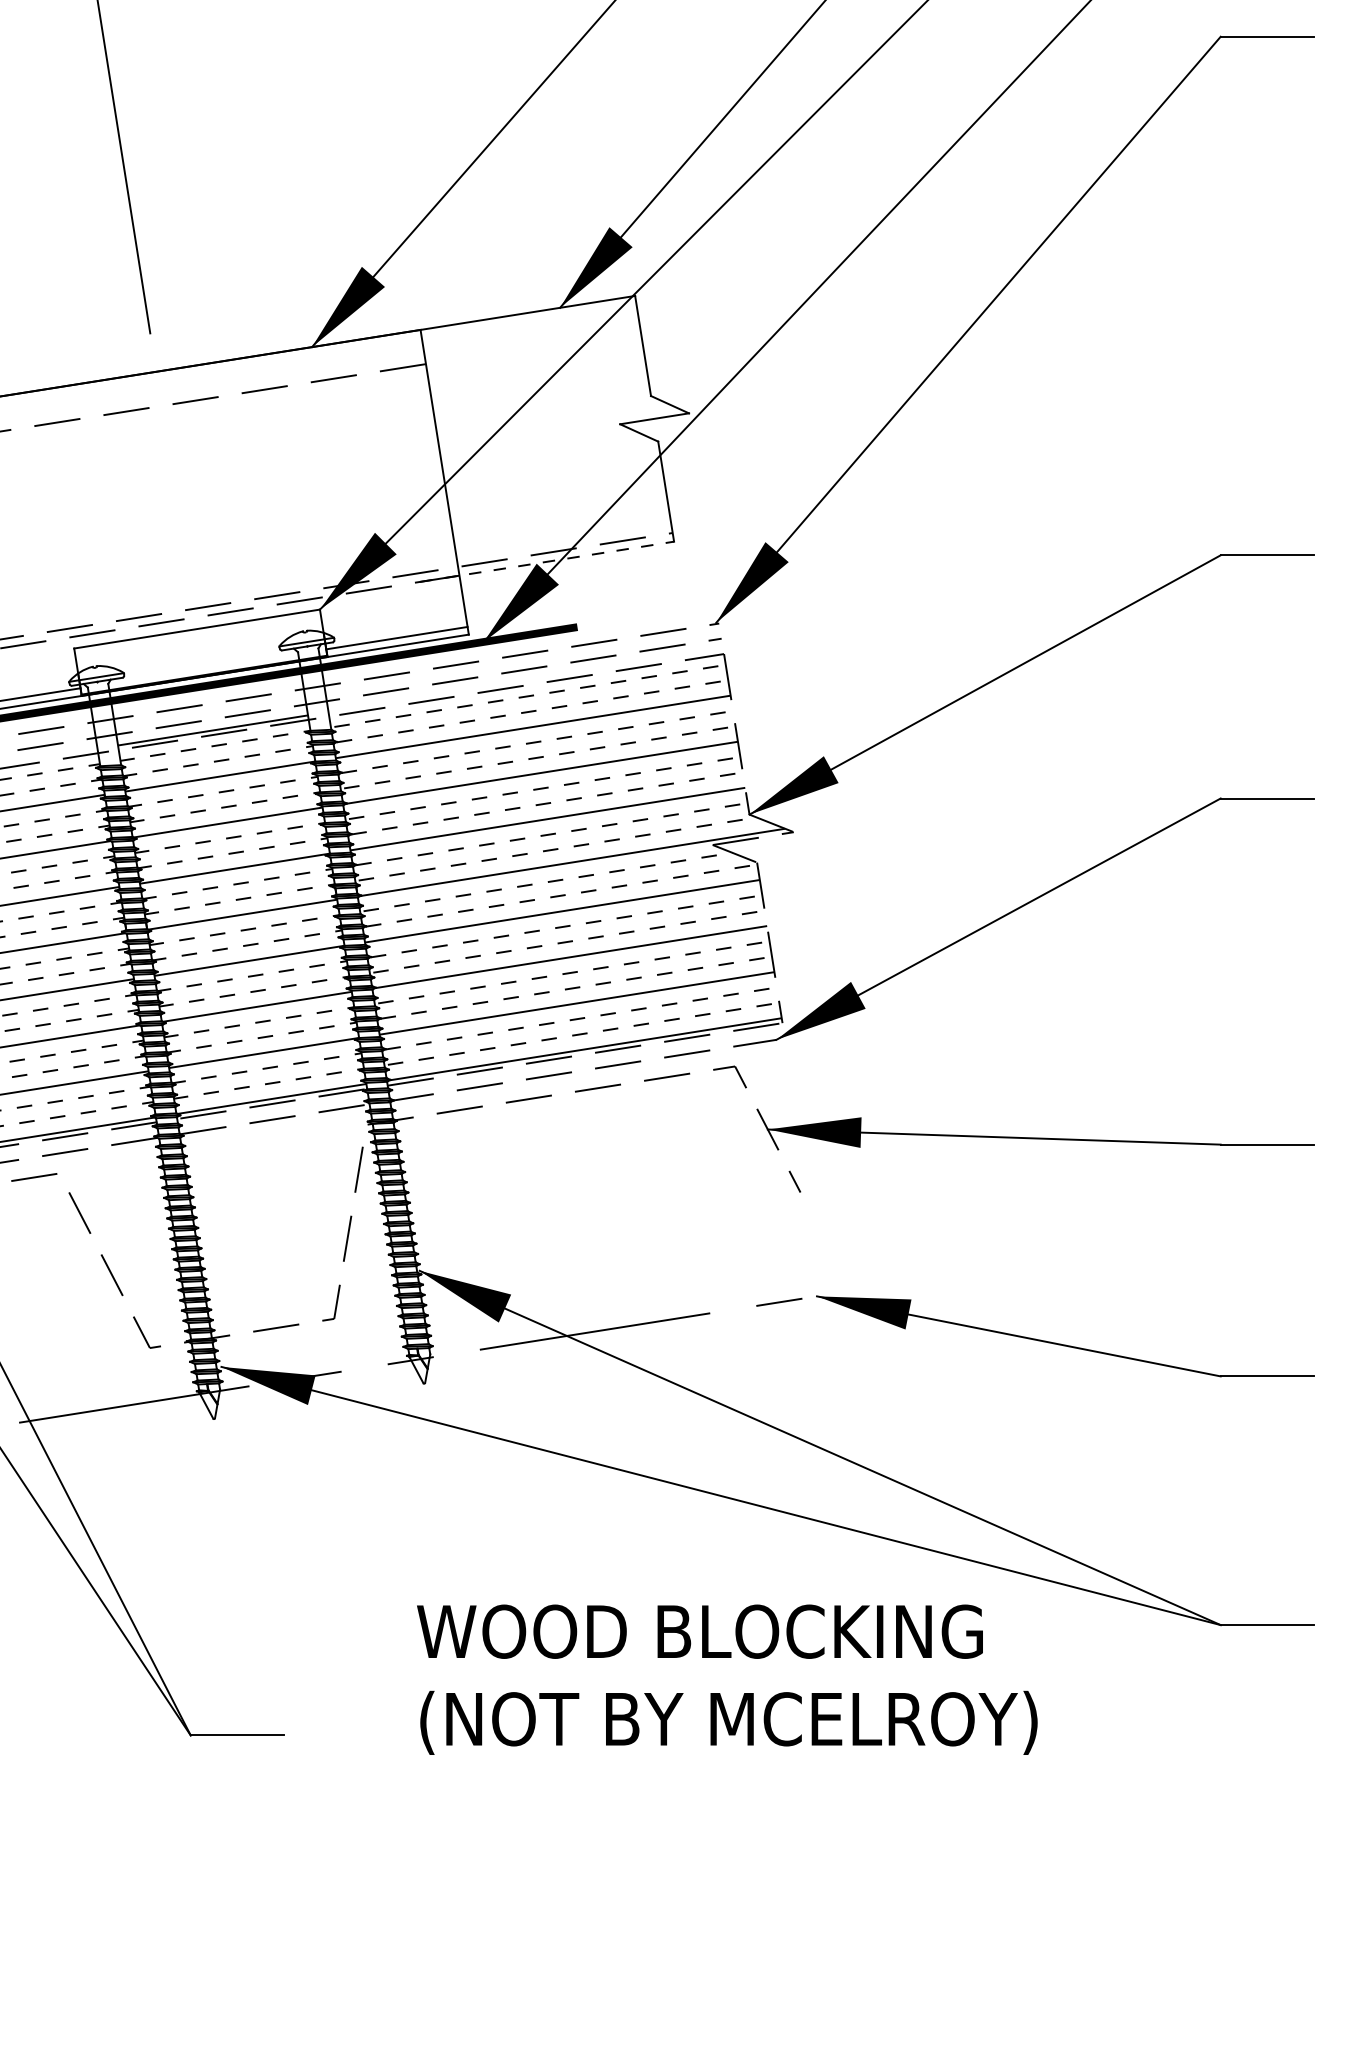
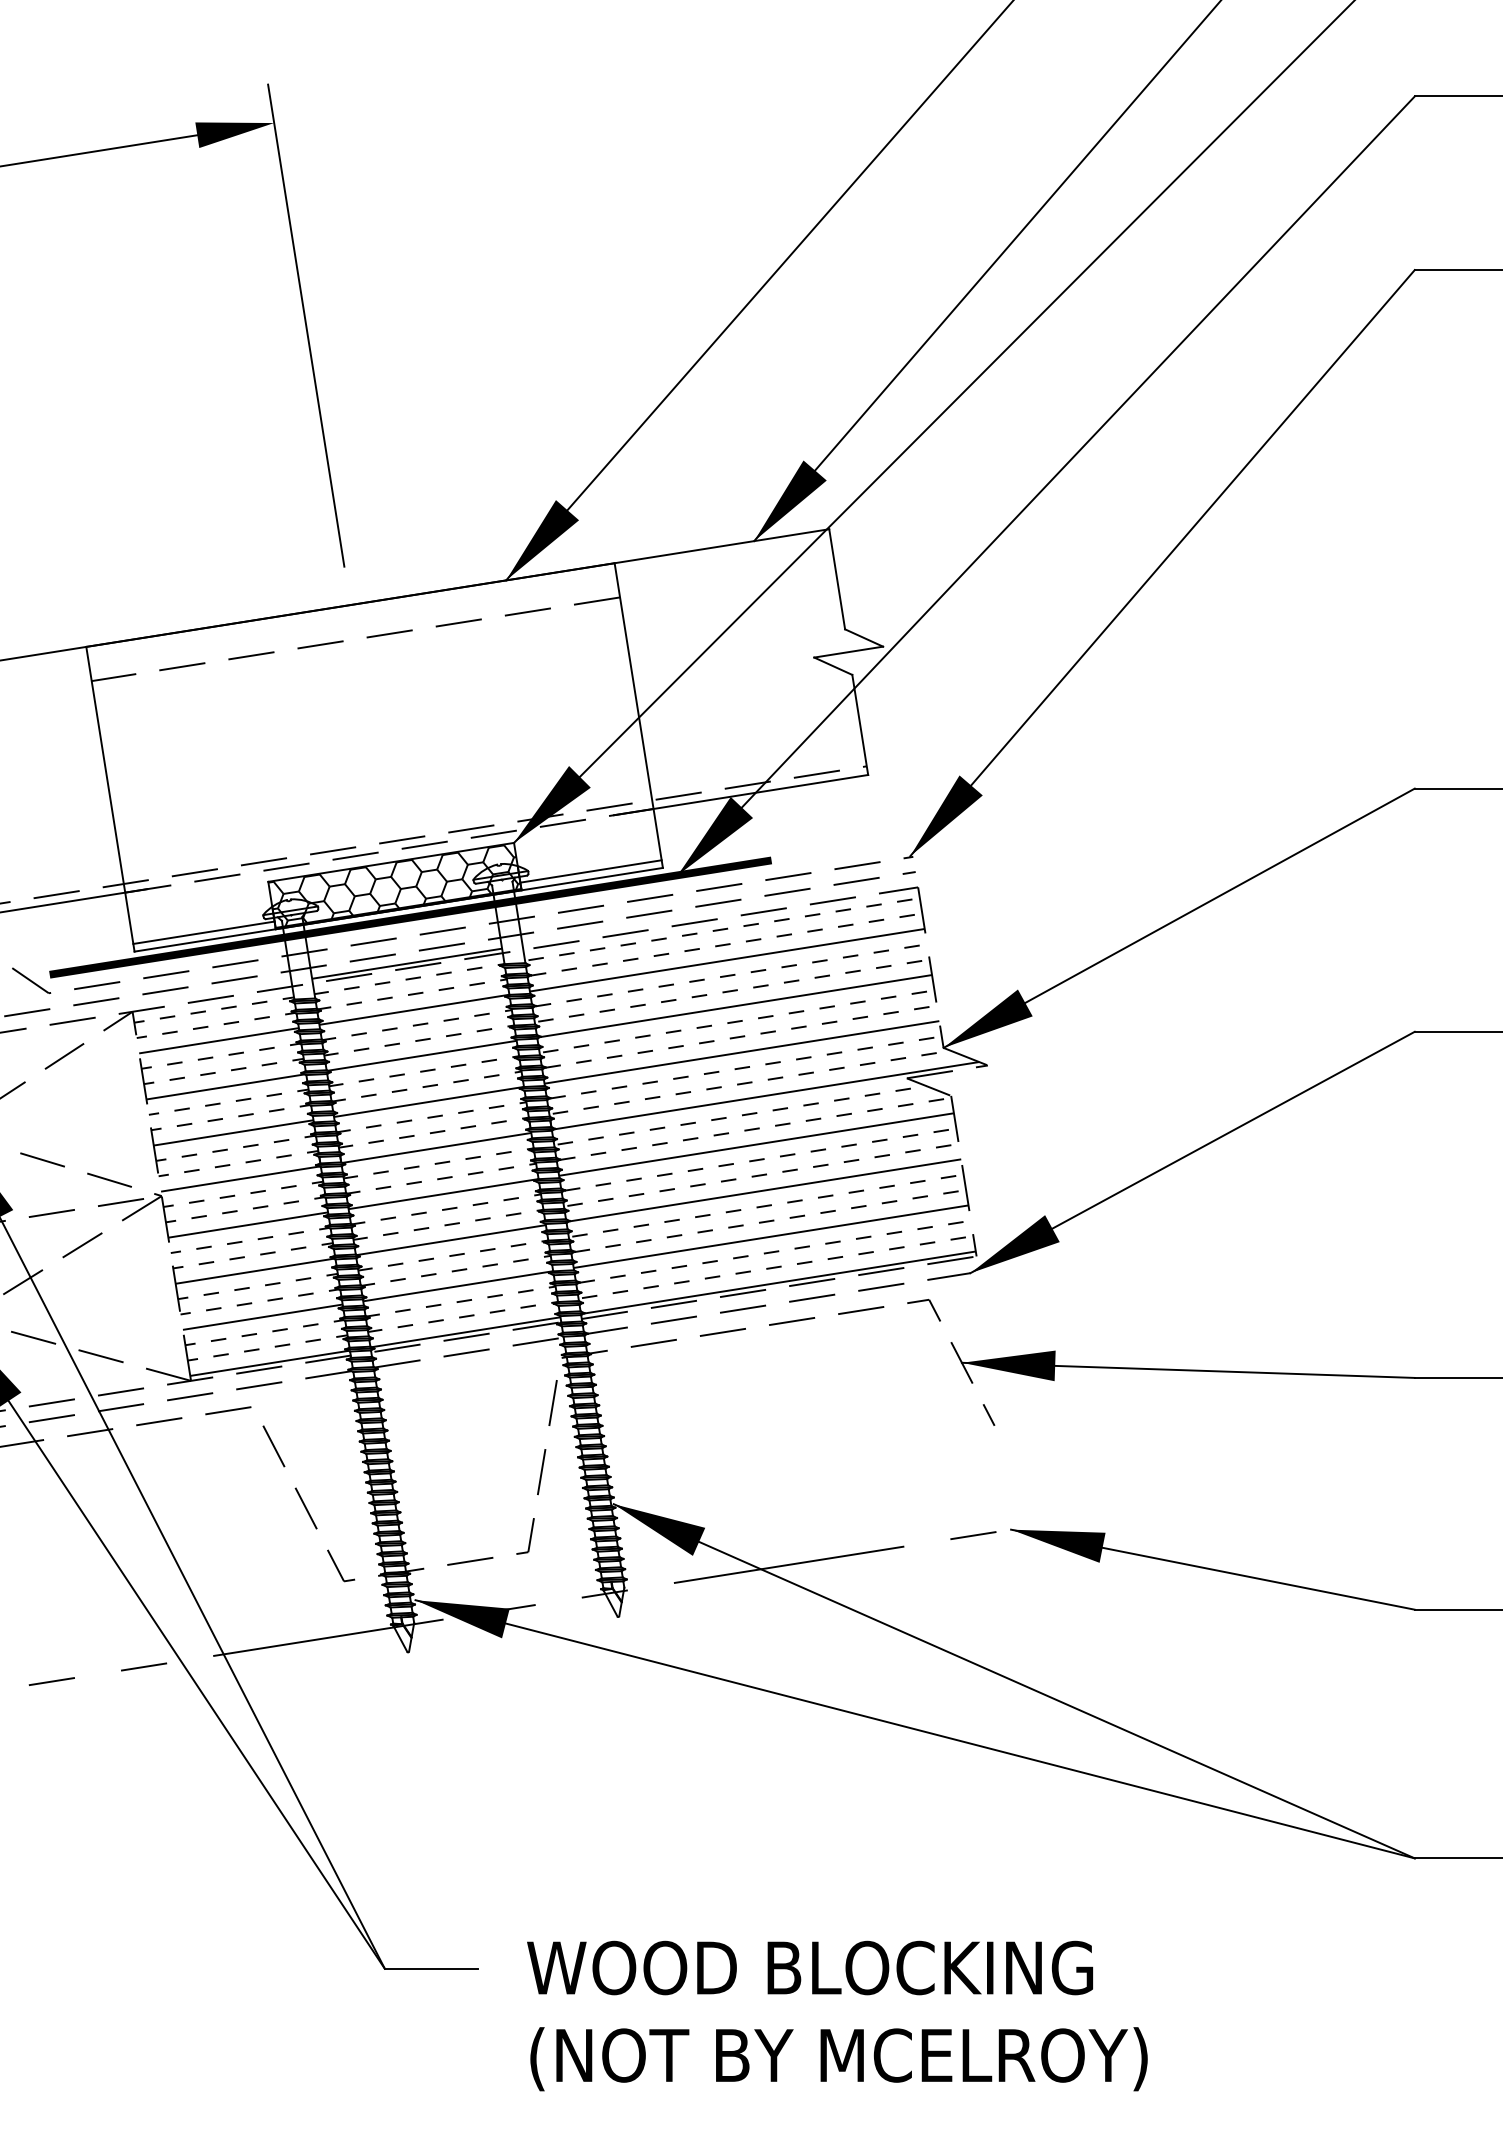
line: (547, 562) -> (741, 795), dashed -> solid
hatch: (200, 652) -> (394, 885), added
text: (727, 1679) -> (837, 2015), moved

